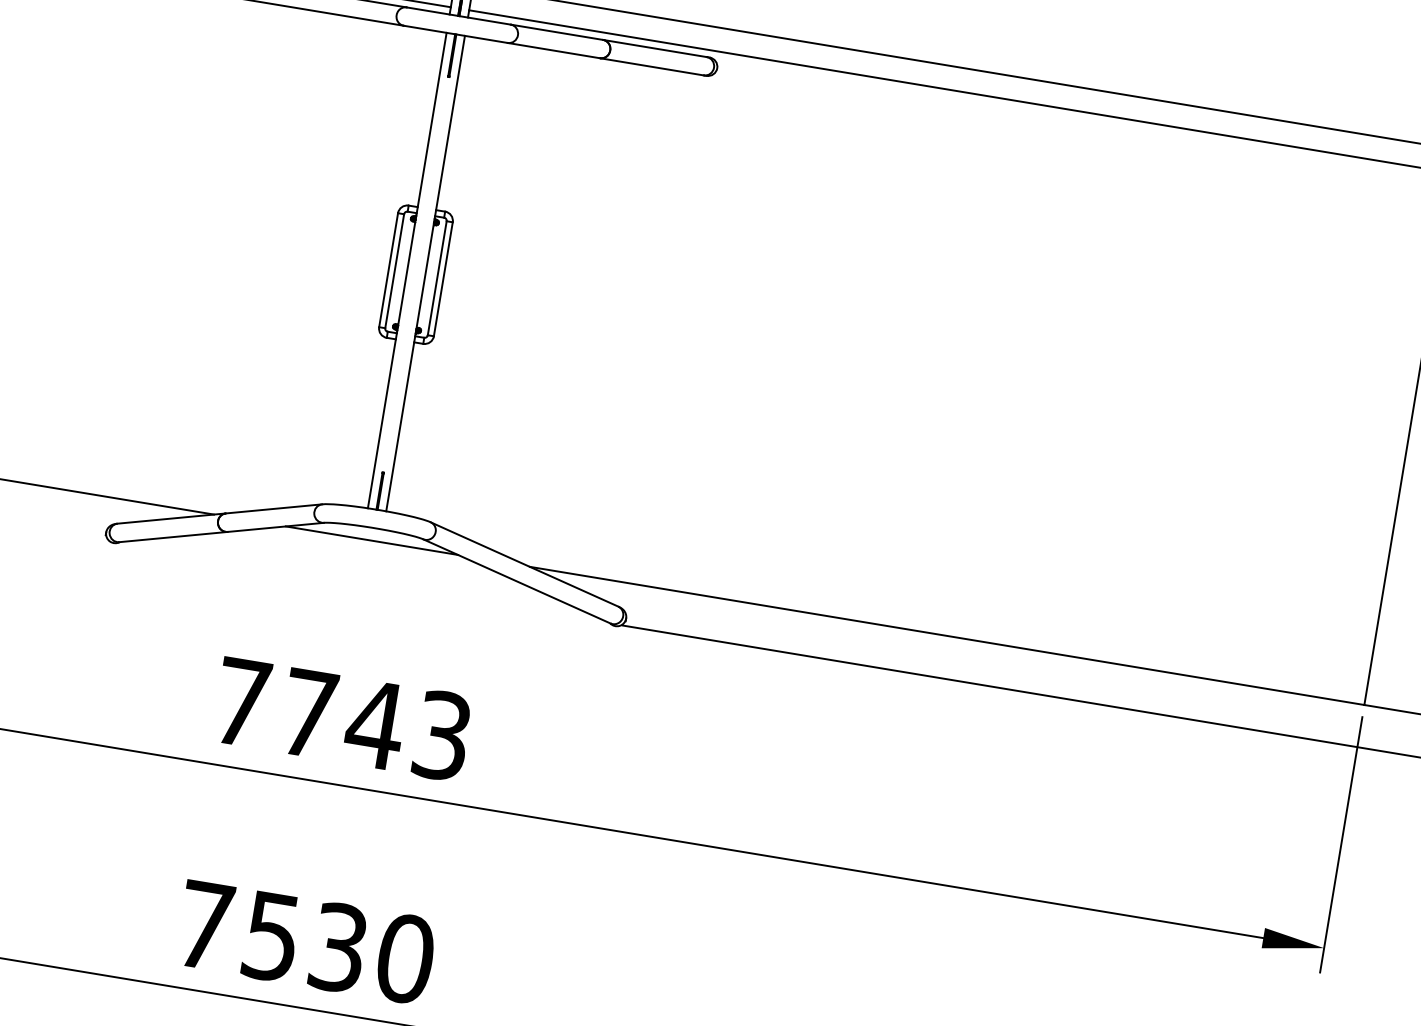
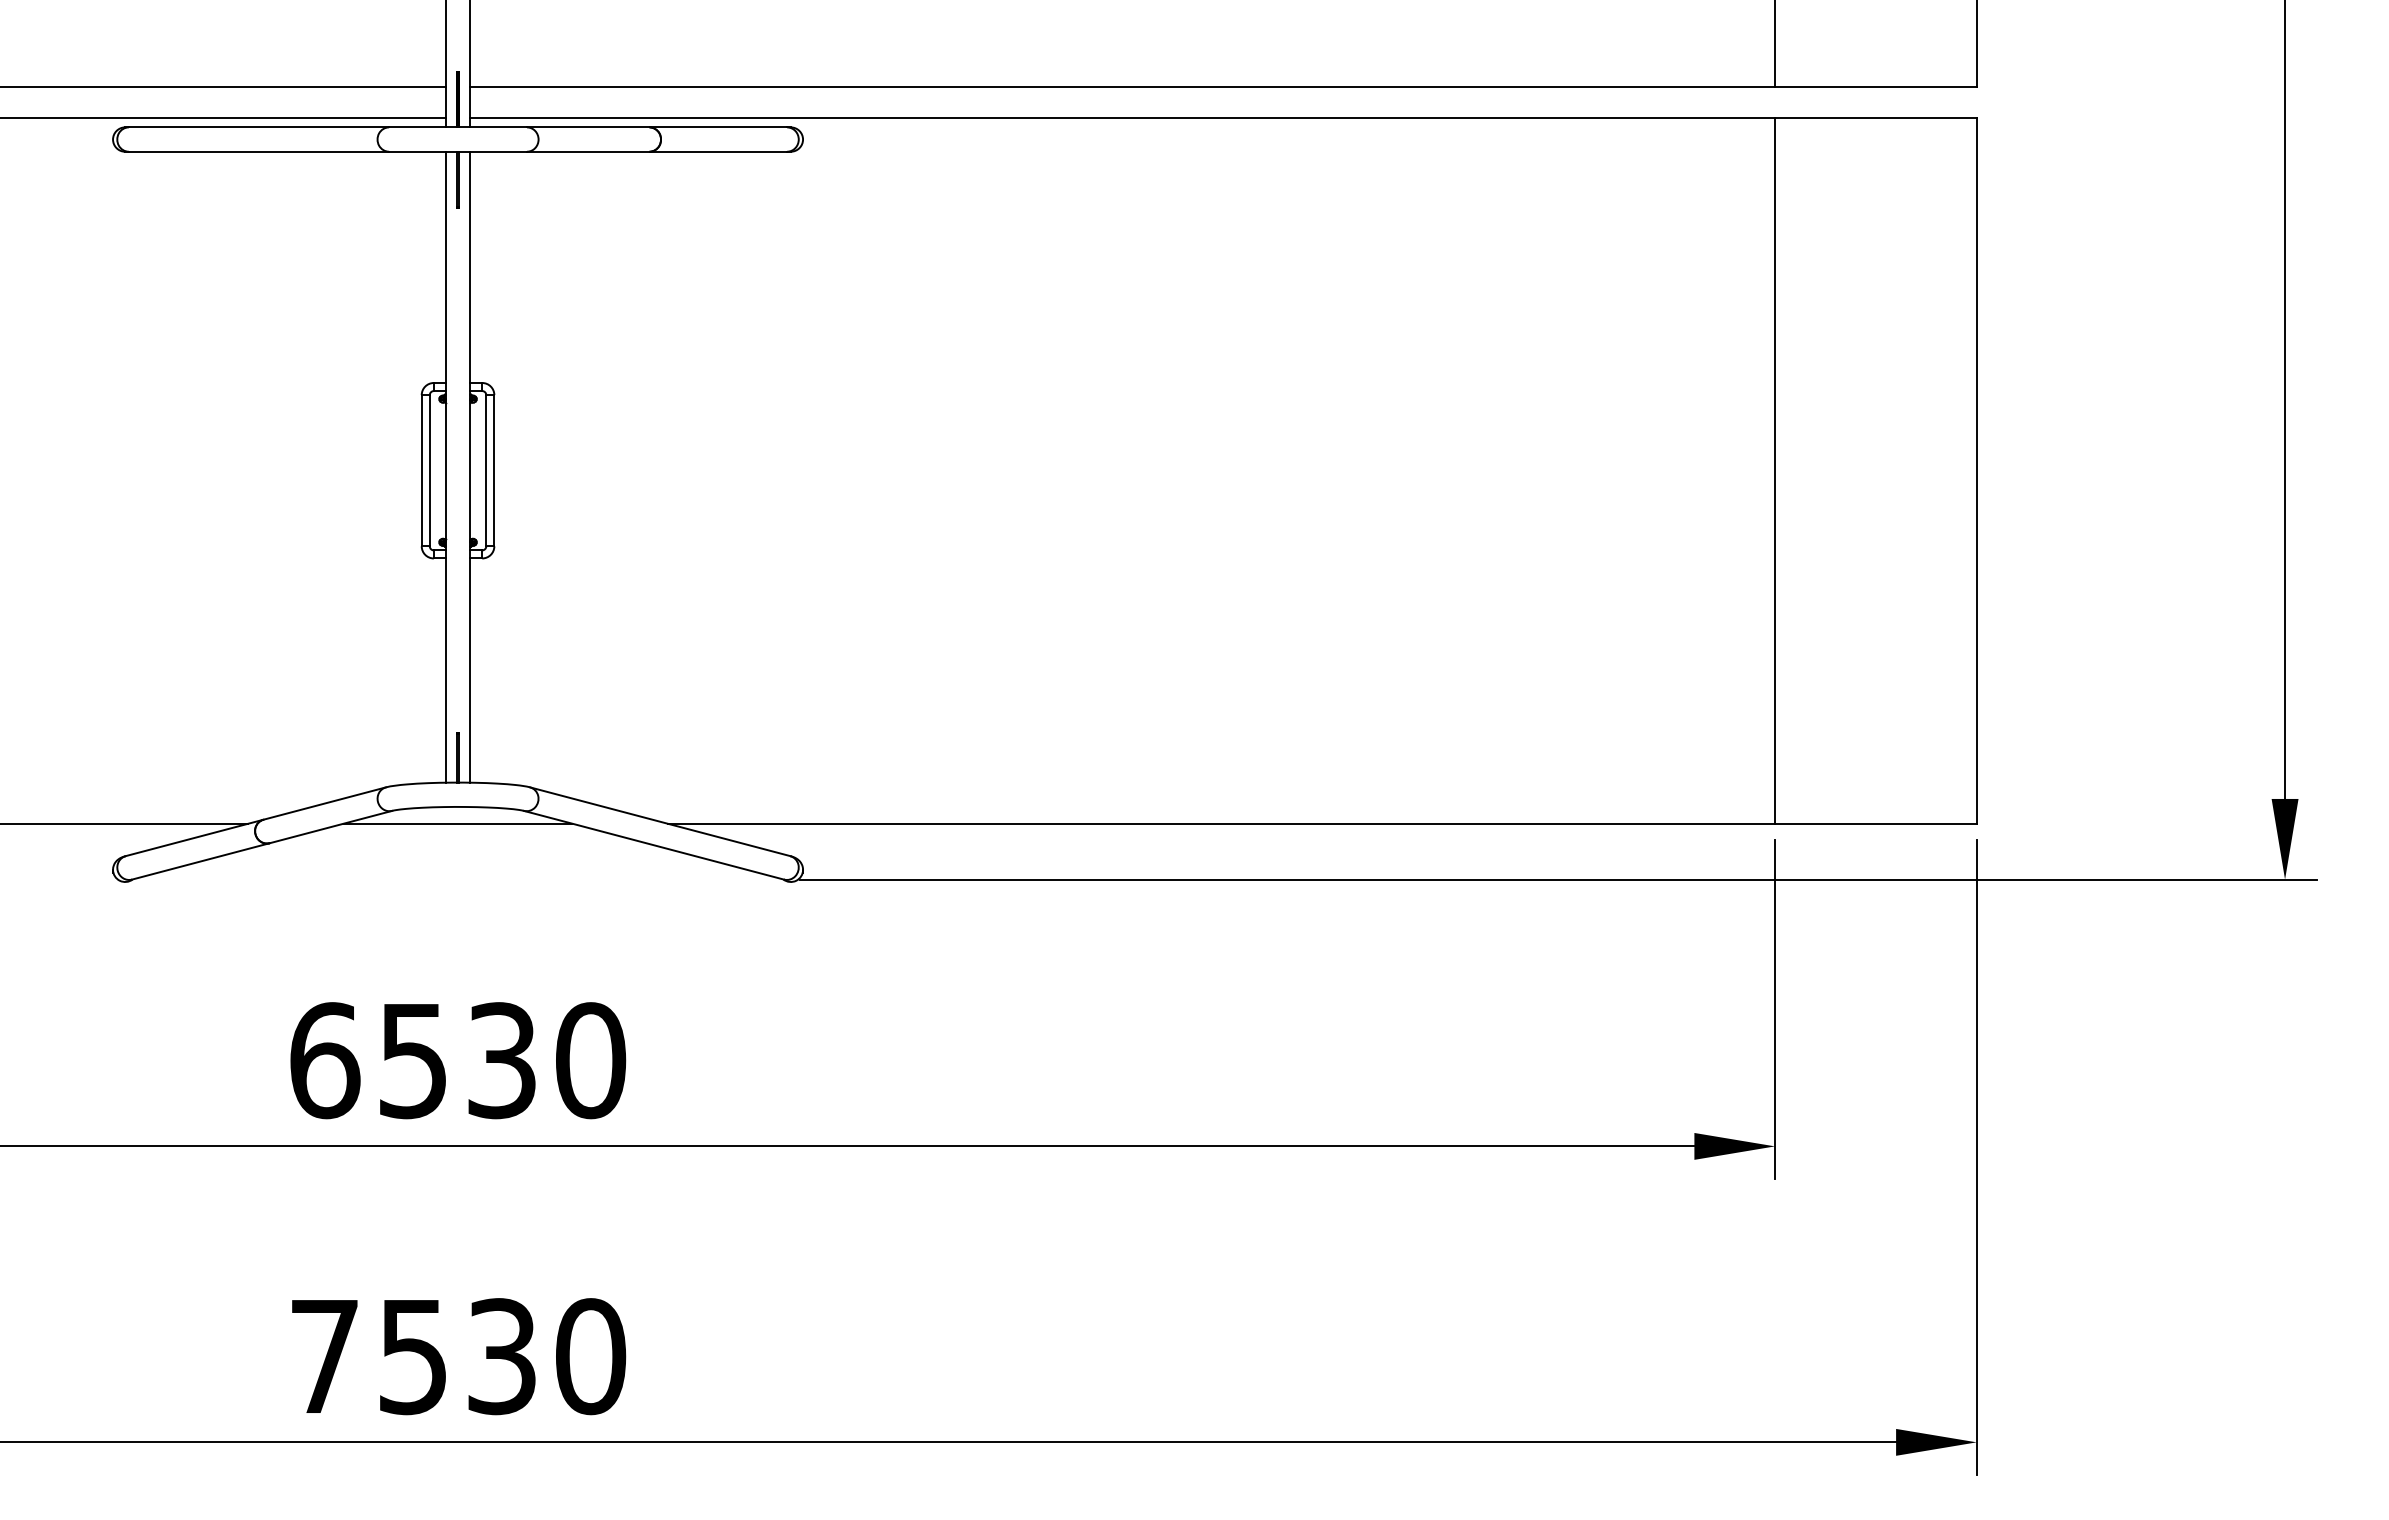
text: (342, 719) -> (458, 1060), 7743 -> 6530

